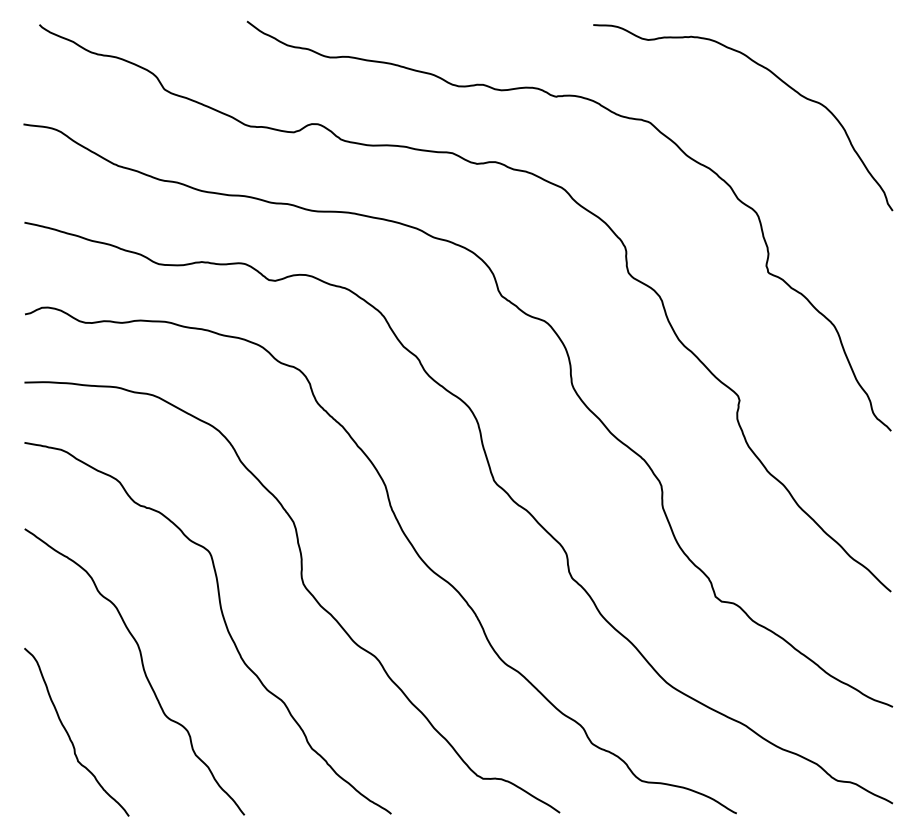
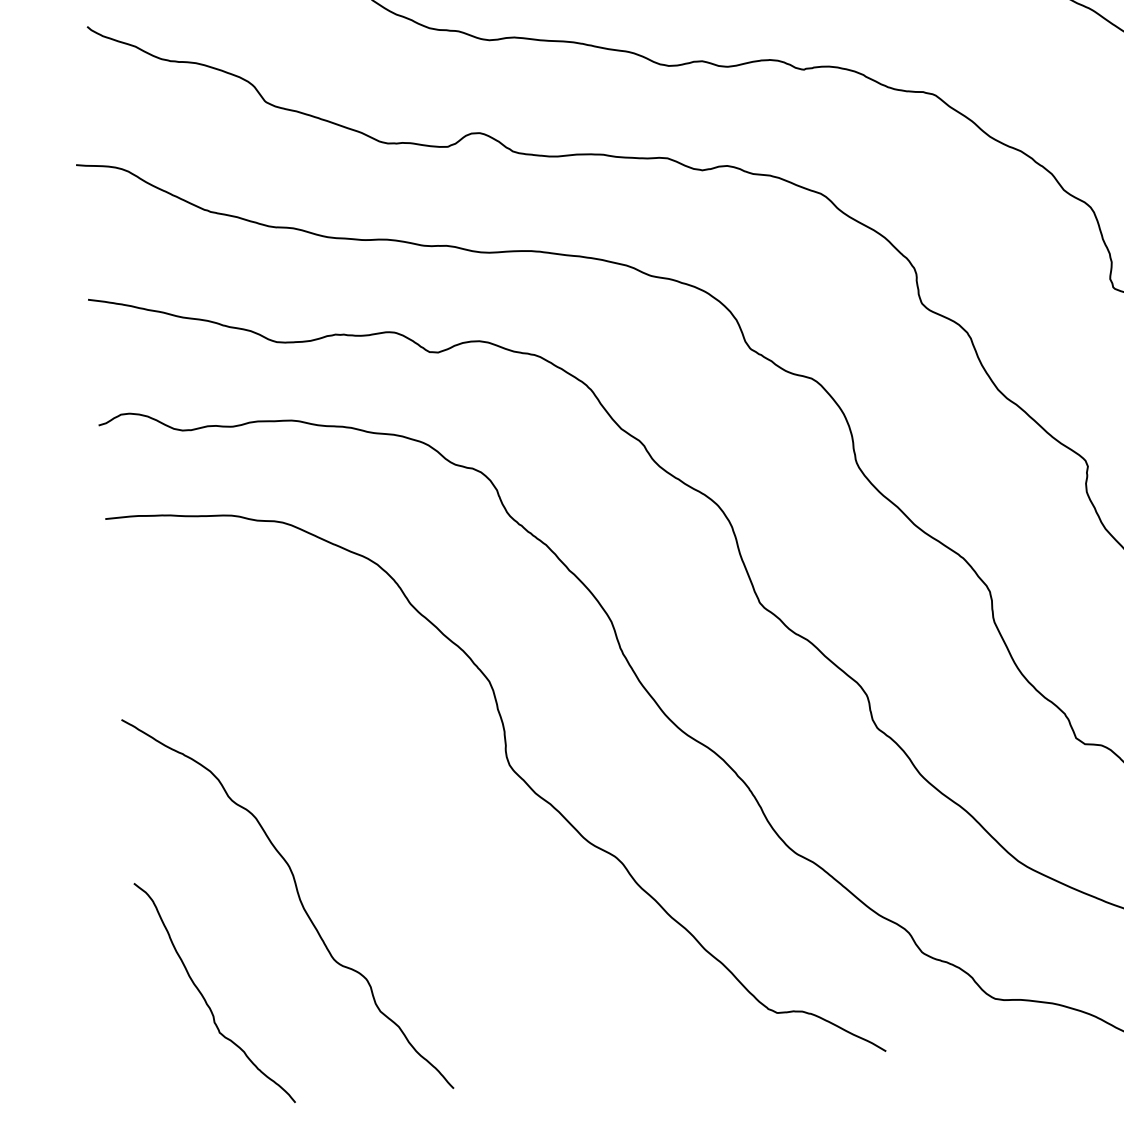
curve: (224, 623) -> (405, 827), removed

